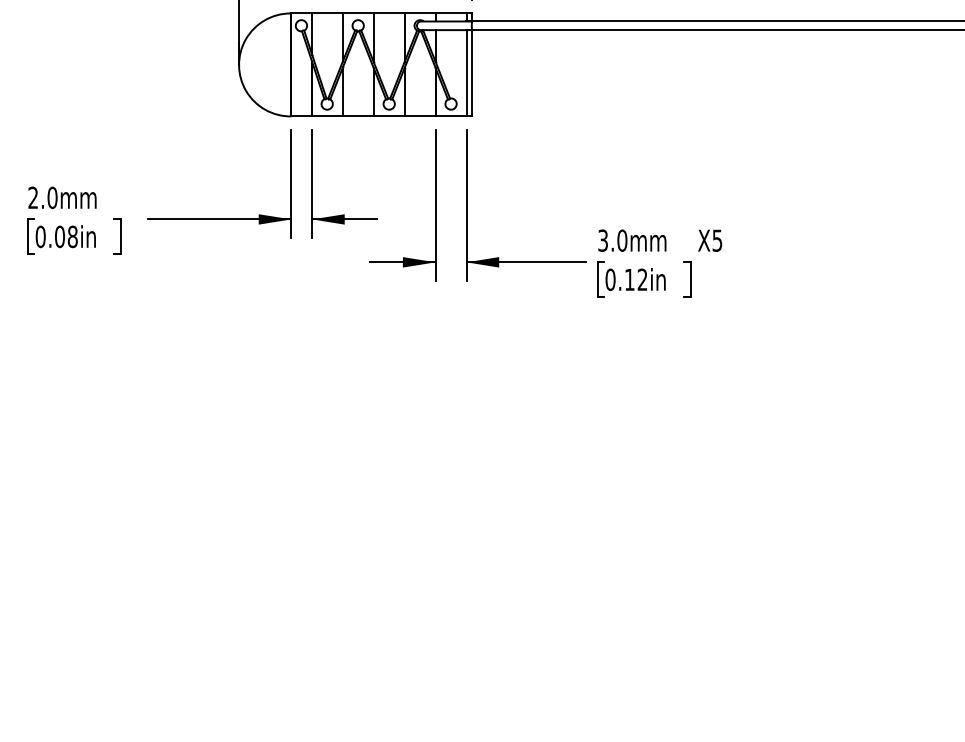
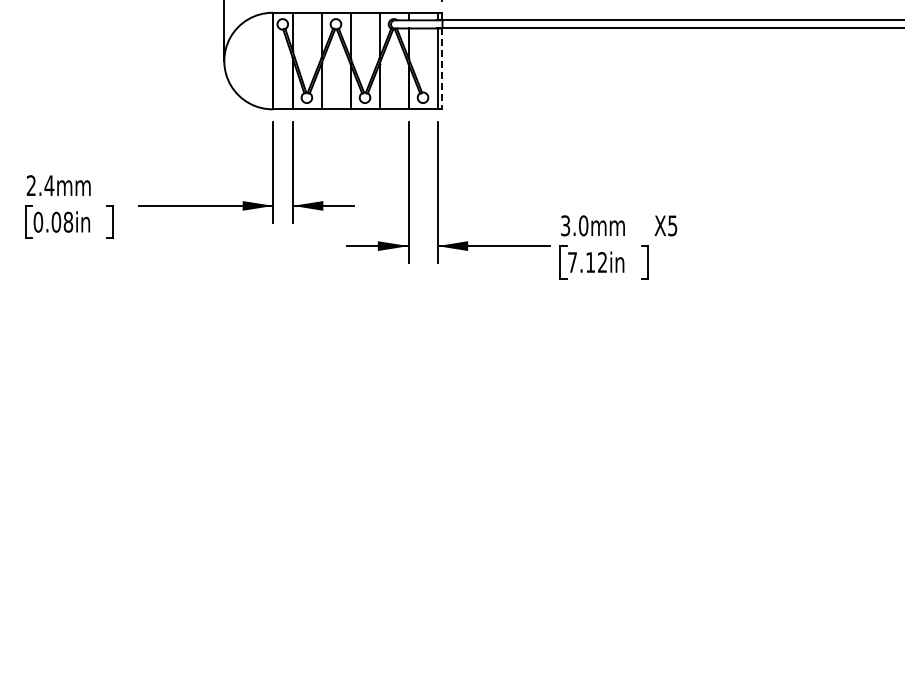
line: (471, 73) -> (442, 69), solid -> dashed
text: (52, 197) -> (49, 185), 2.0mm -> 2.4mm
text: (610, 279) -> (572, 262), 0.12in -> 7.12in

